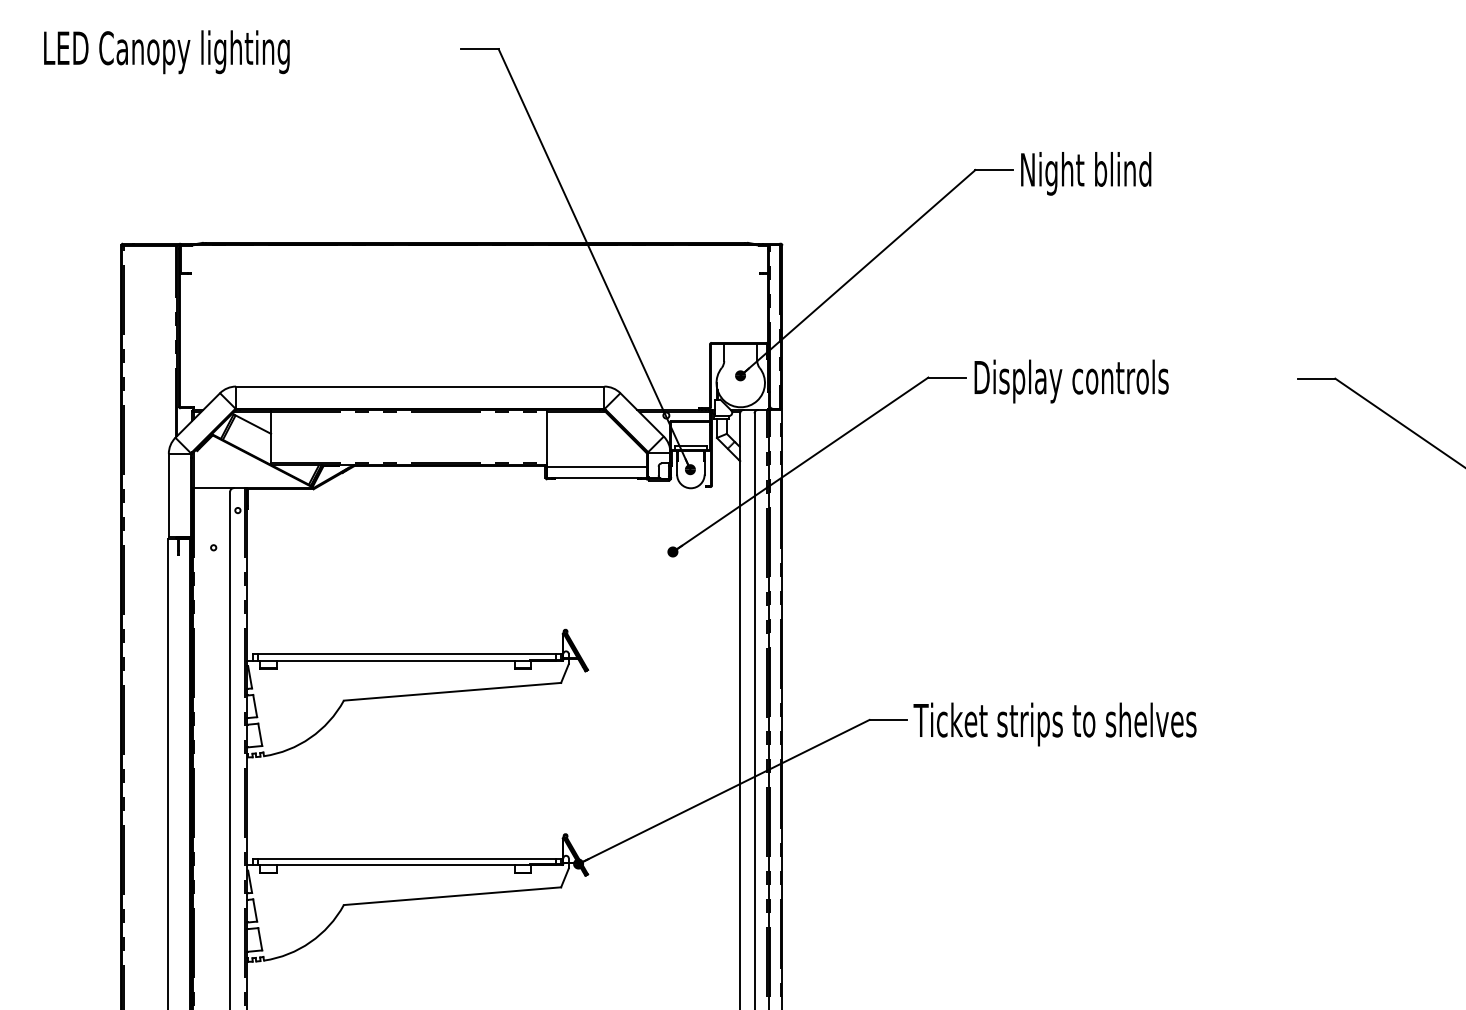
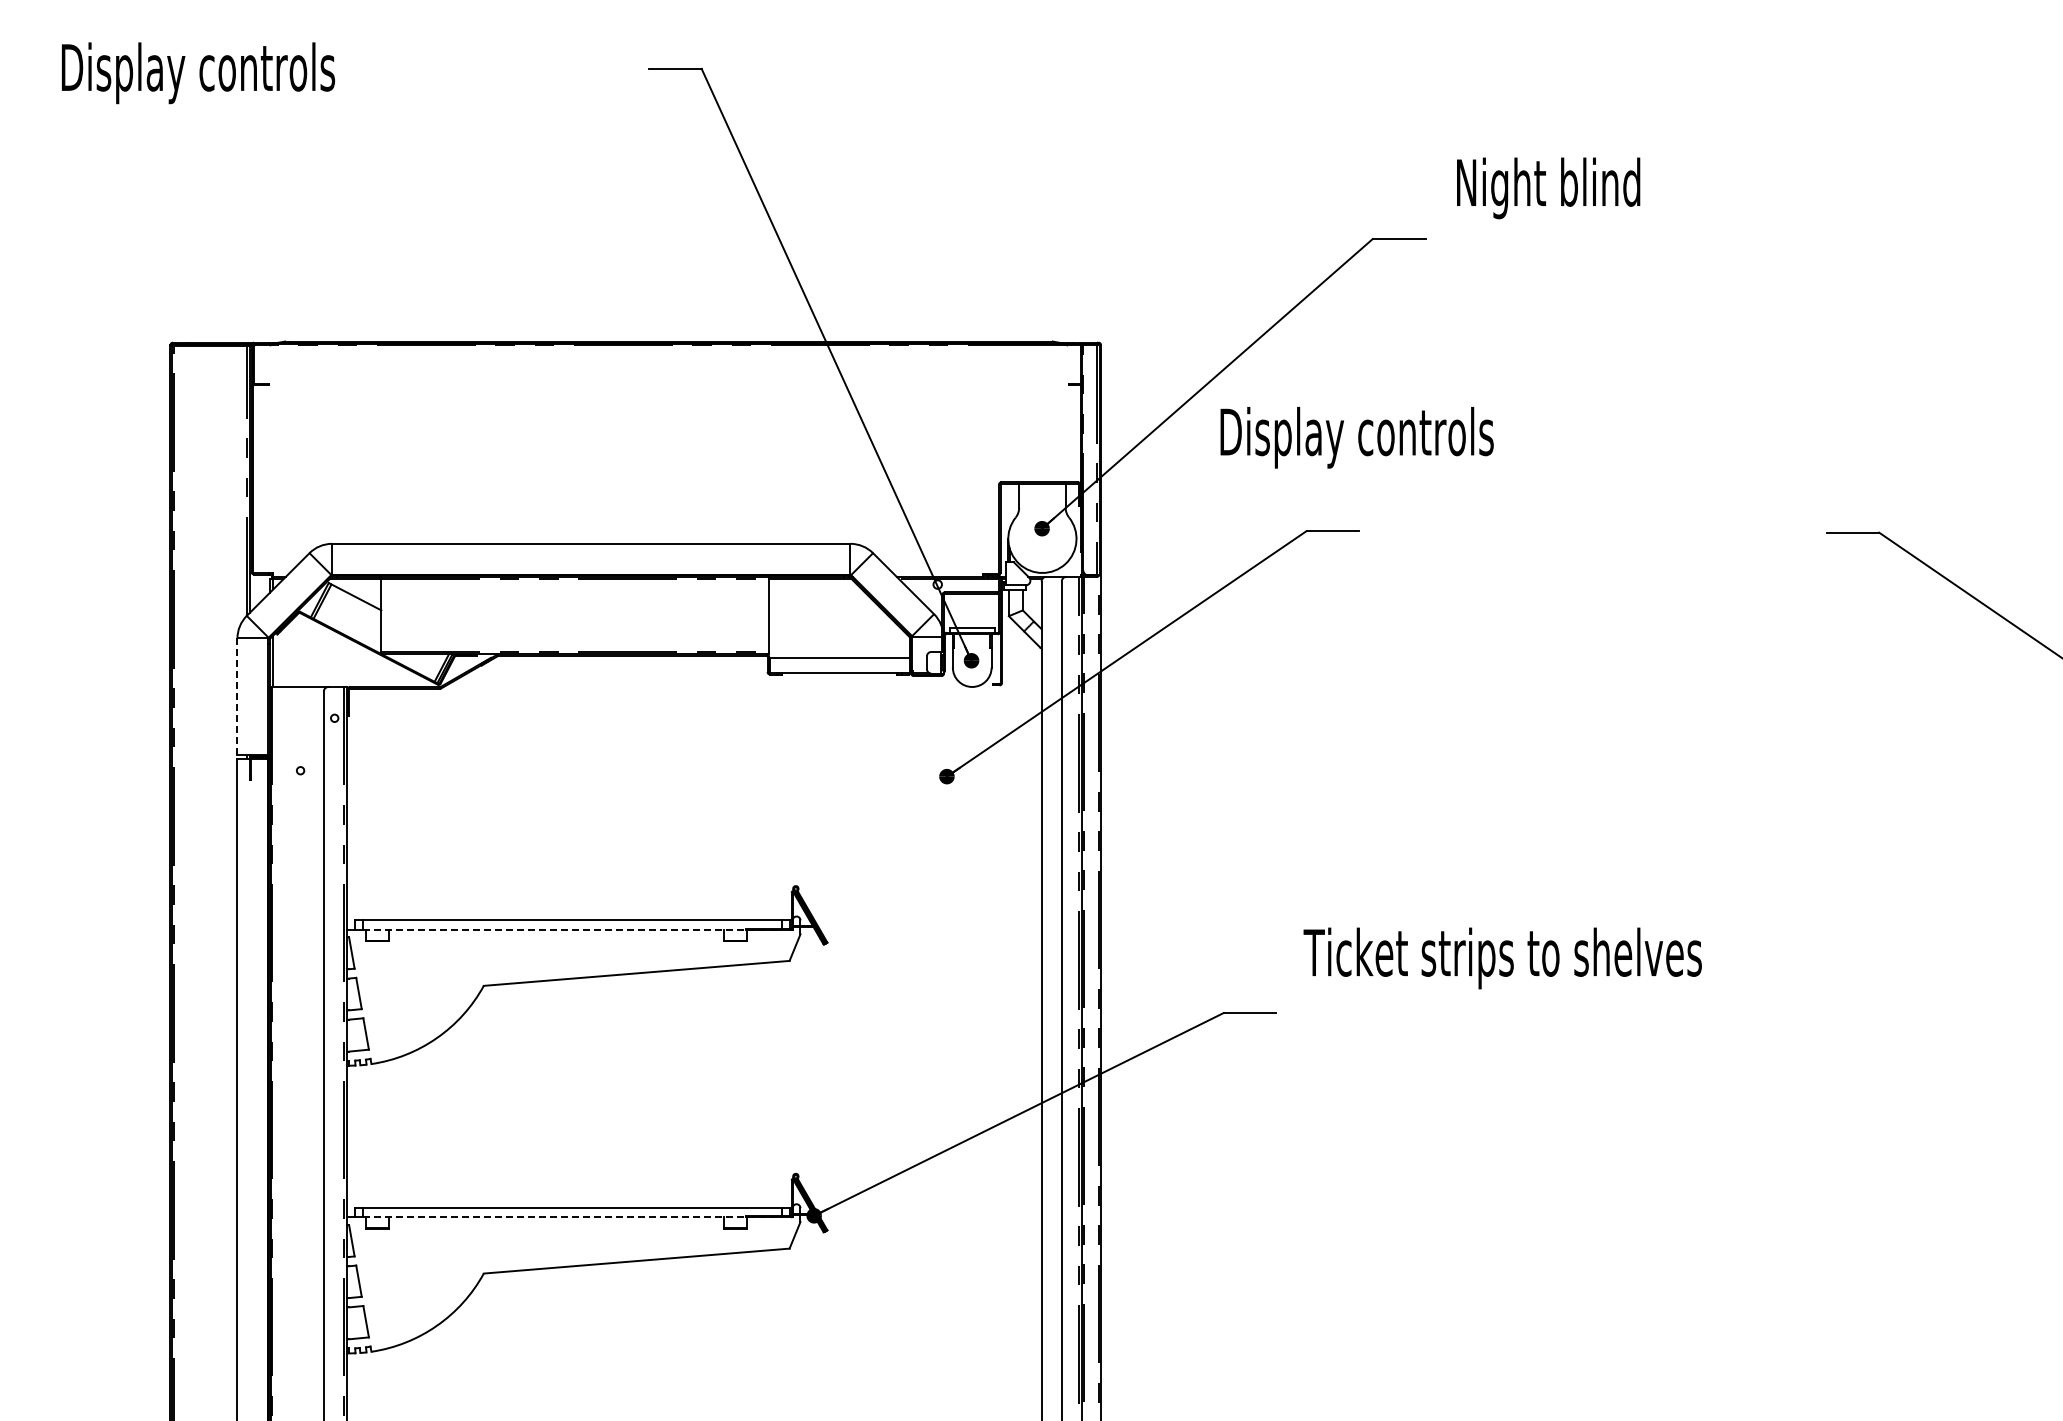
text: (168, 52) -> (236, 73), LED Canopy lighting -> Display controls
text: (1086, 173) -> (1548, 188), moved
text: (1071, 381) -> (1356, 437), moved
line: (168, 495) -> (237, 696), solid -> dashed
line: (406, 660) -> (572, 929), solid -> dashed
text: (1054, 724) -> (1502, 958), moved
line: (406, 865) -> (572, 1217), solid -> dashed

